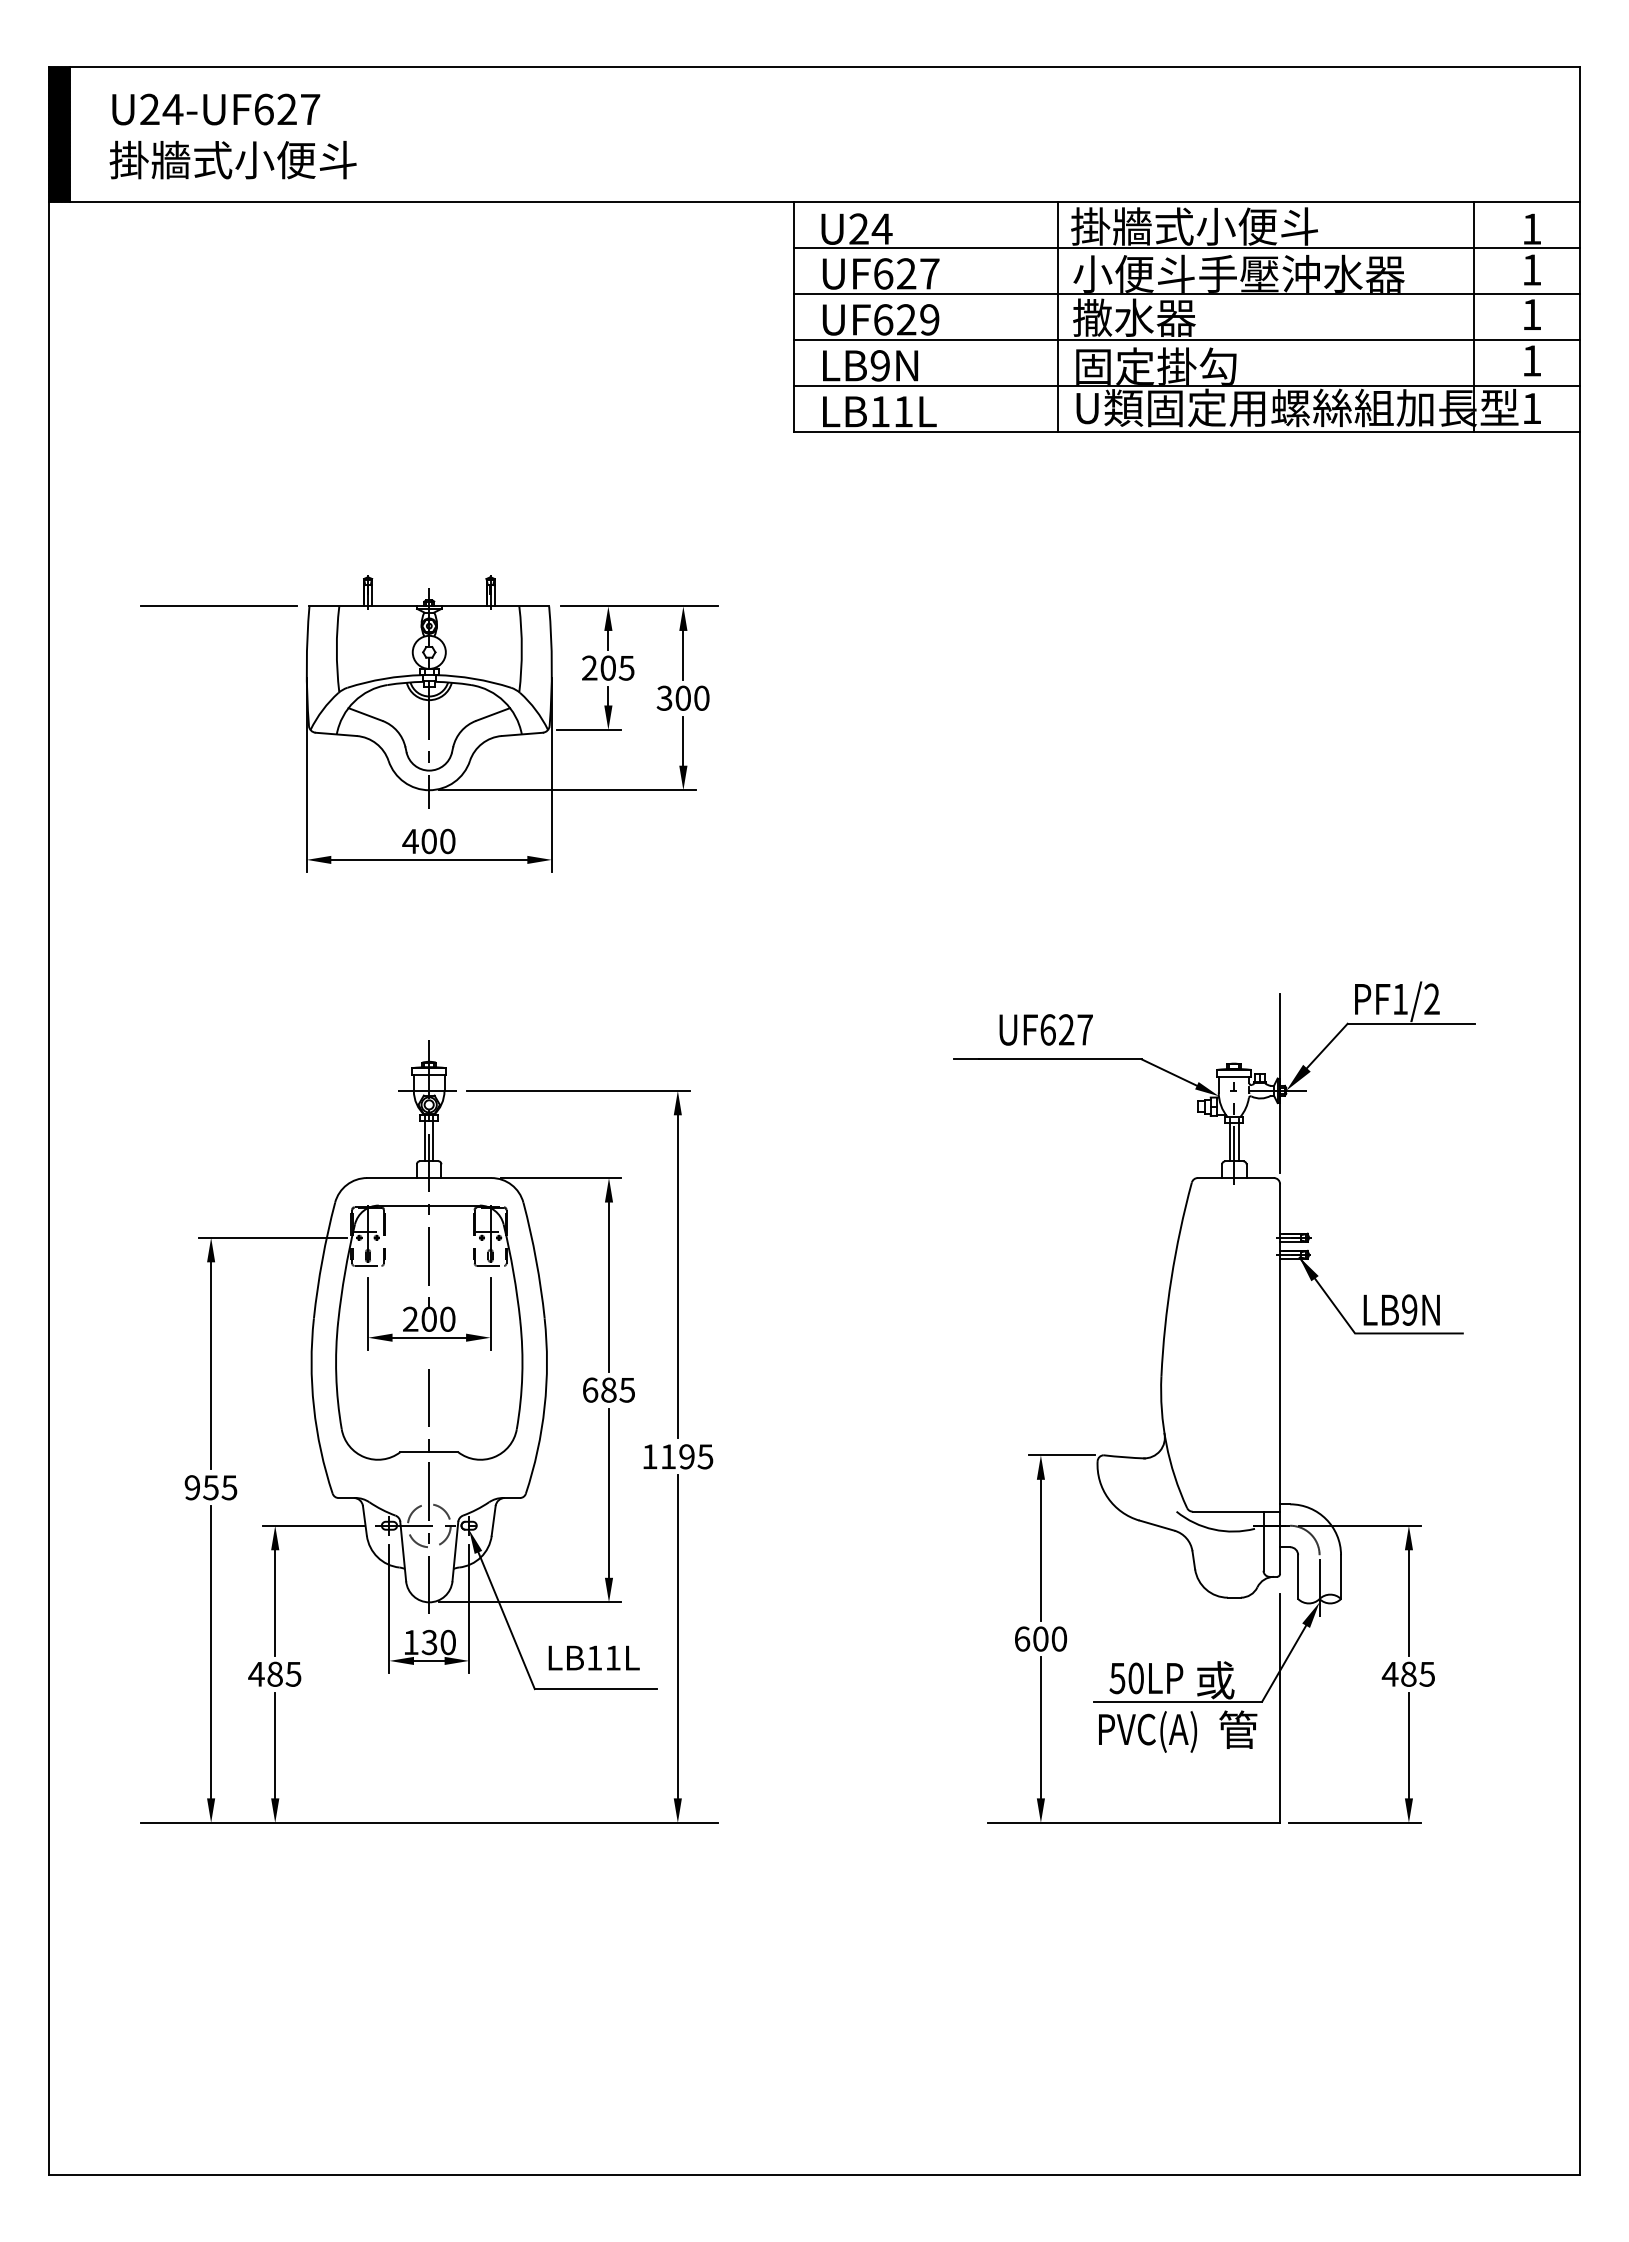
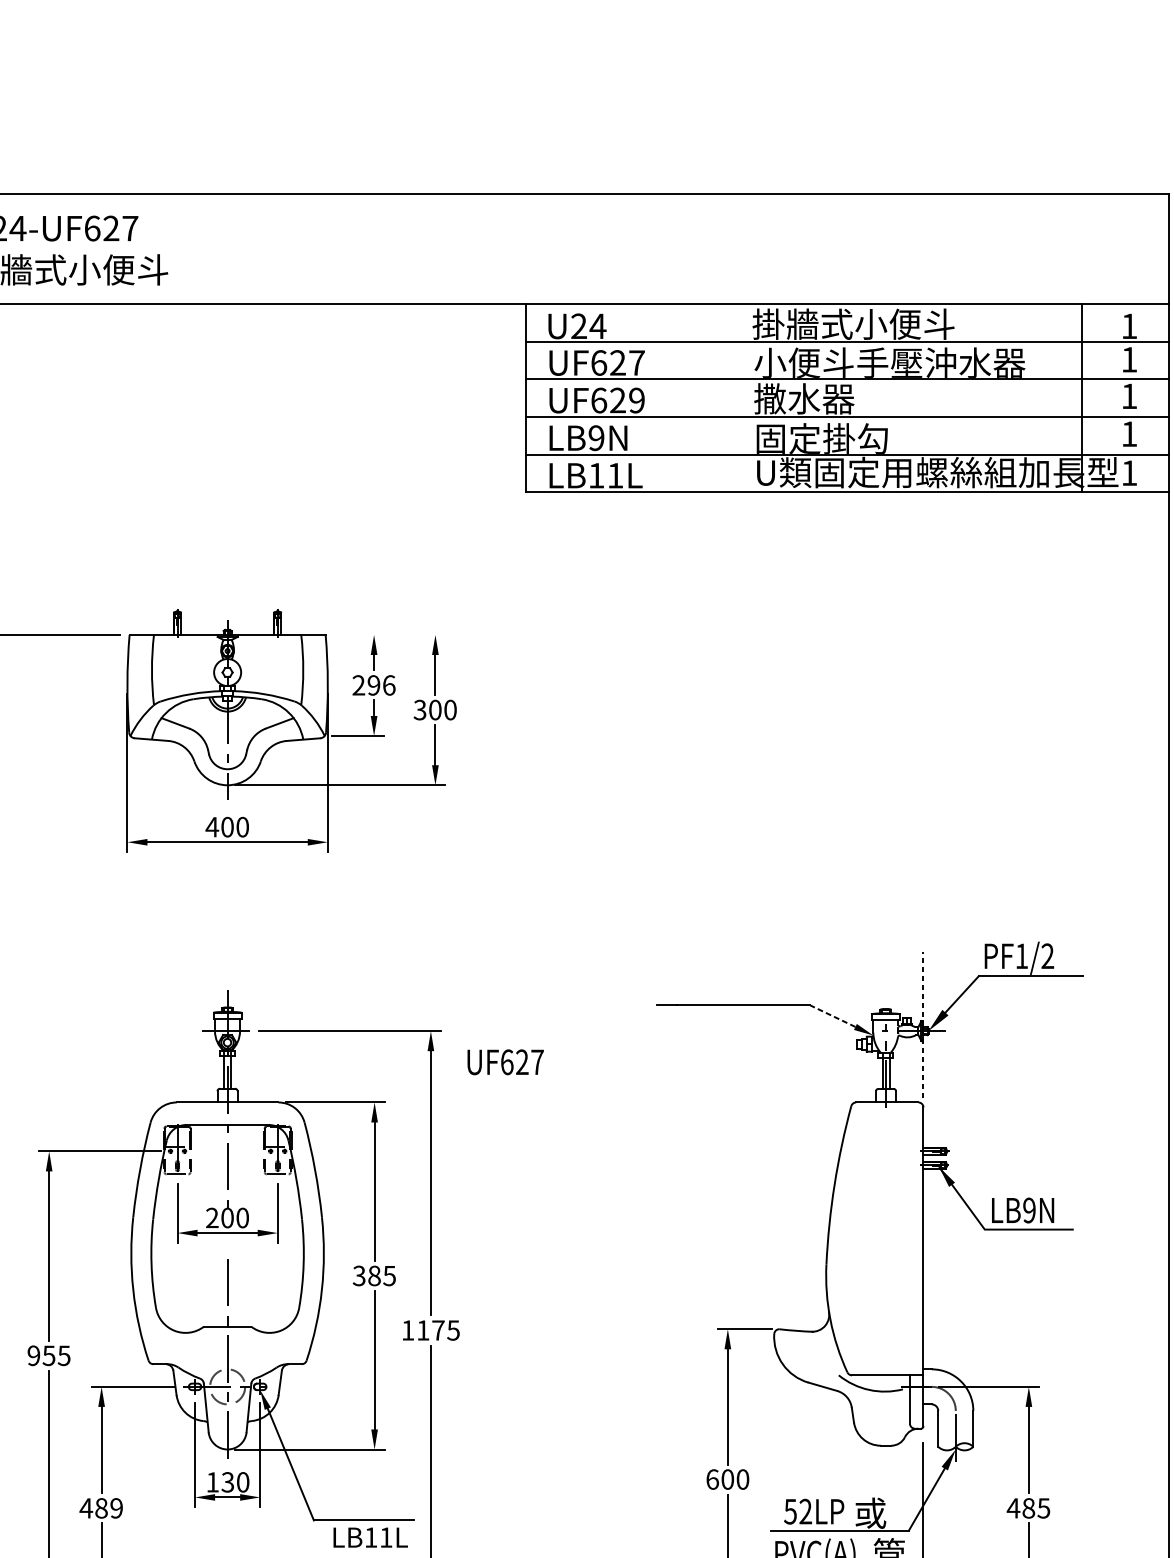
line: (1057, 316) -> (741, 397), removed
line: (639, 606) -> (399, 635), removed
text: (617, 667) -> (381, 684), 205 -> 296
text: (1045, 1029) -> (505, 1061), moved
line: (1169, 1072) -> (833, 1016), solid -> dashed
line: (1280, 1083) -> (923, 1025), solid -> dashed
text: (590, 1389) -> (359, 1275), 685 -> 385
text: (686, 1456) -> (437, 1330), 1195 -> 1175
text: (593, 1657) -> (370, 1537), moved
text: (293, 1673) -> (116, 1507), 485 -> 489
text: (1135, 1678) -> (805, 1511), 50LP -> 52LP

